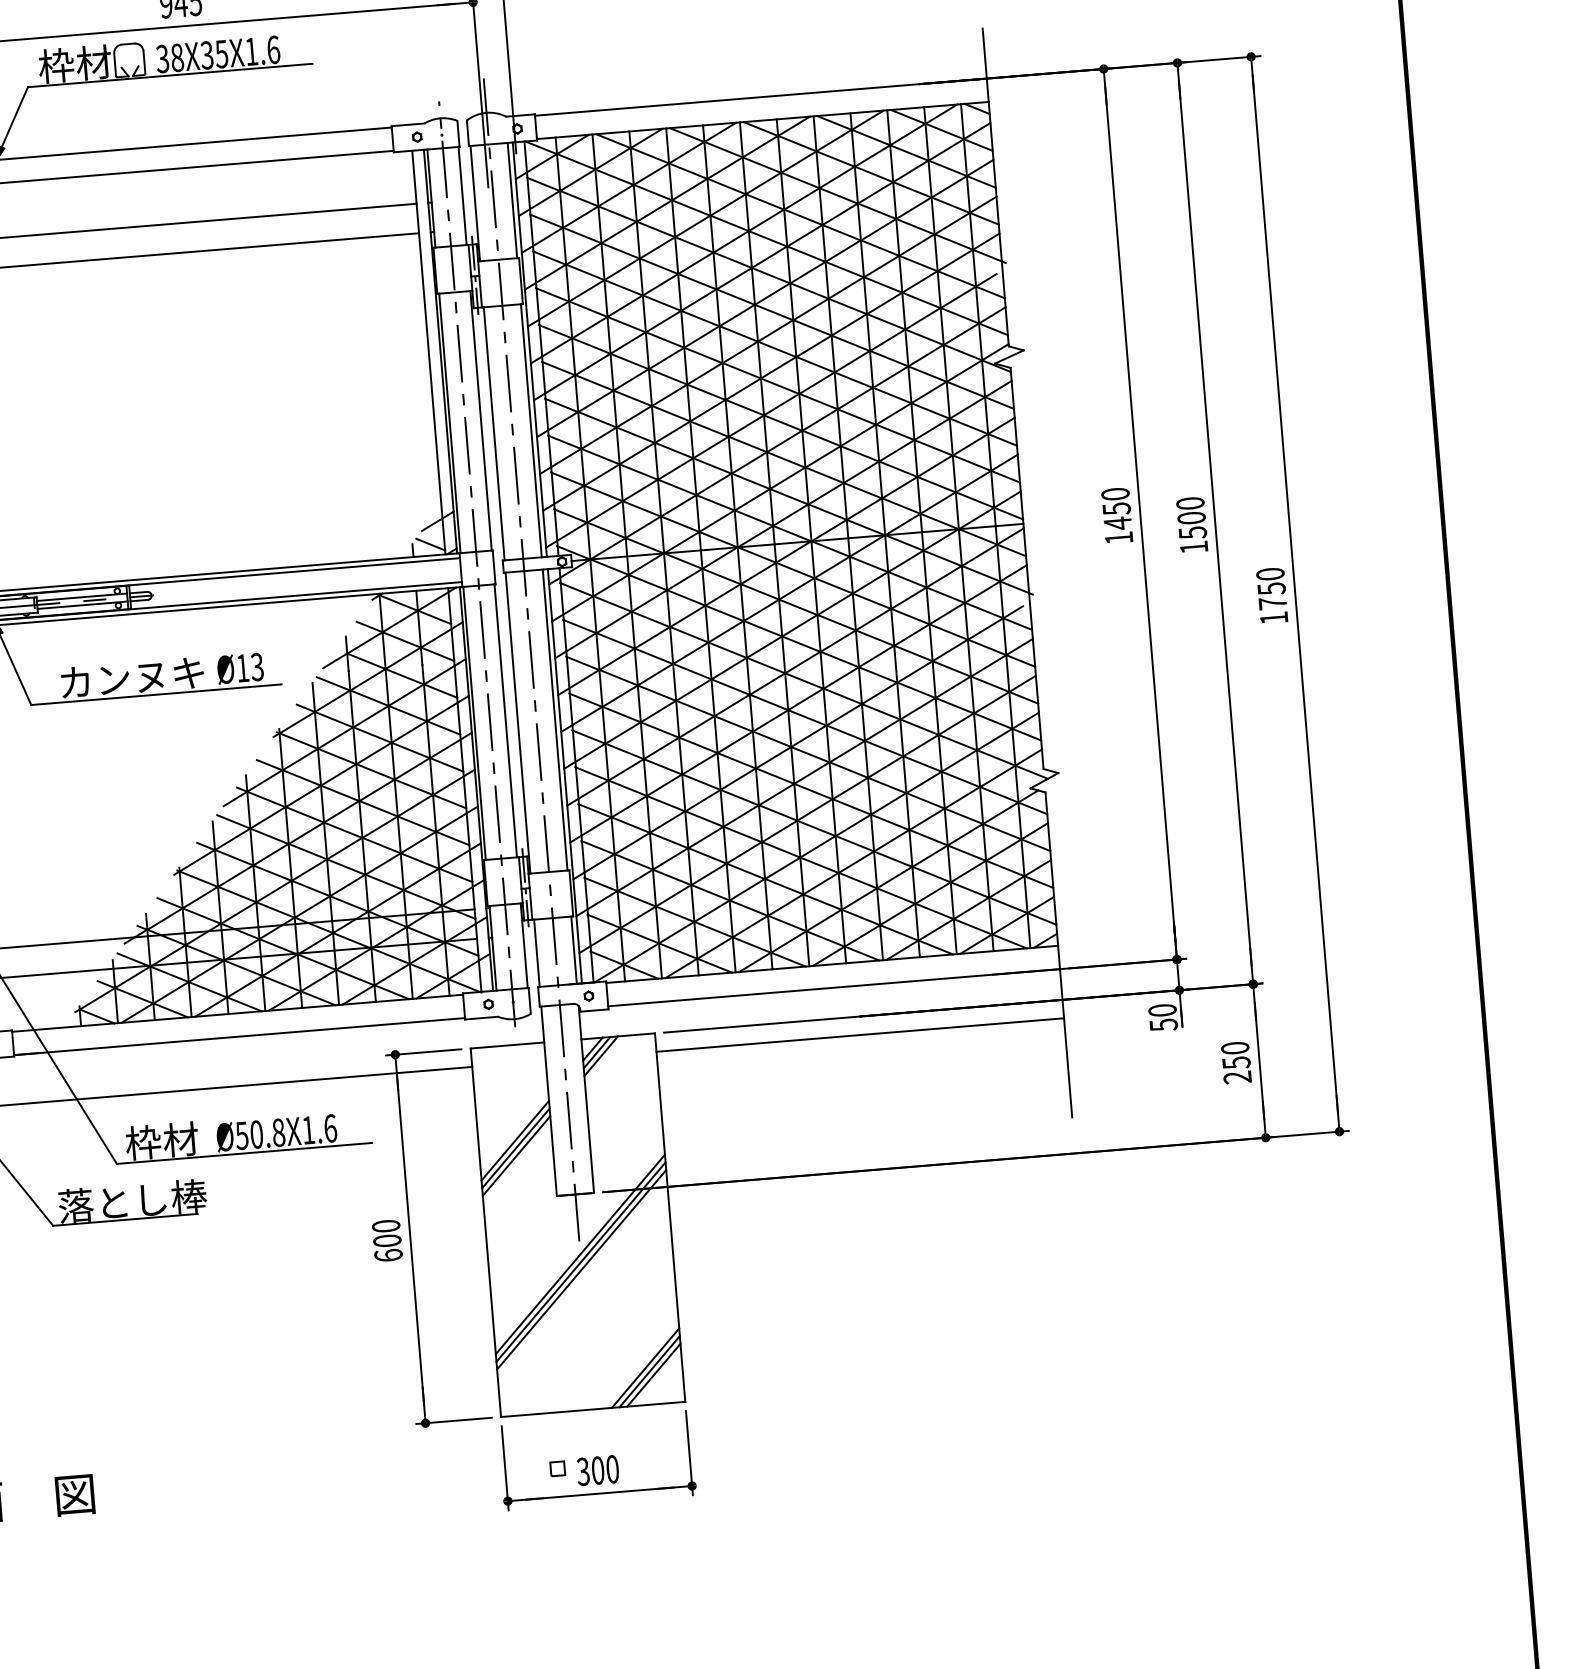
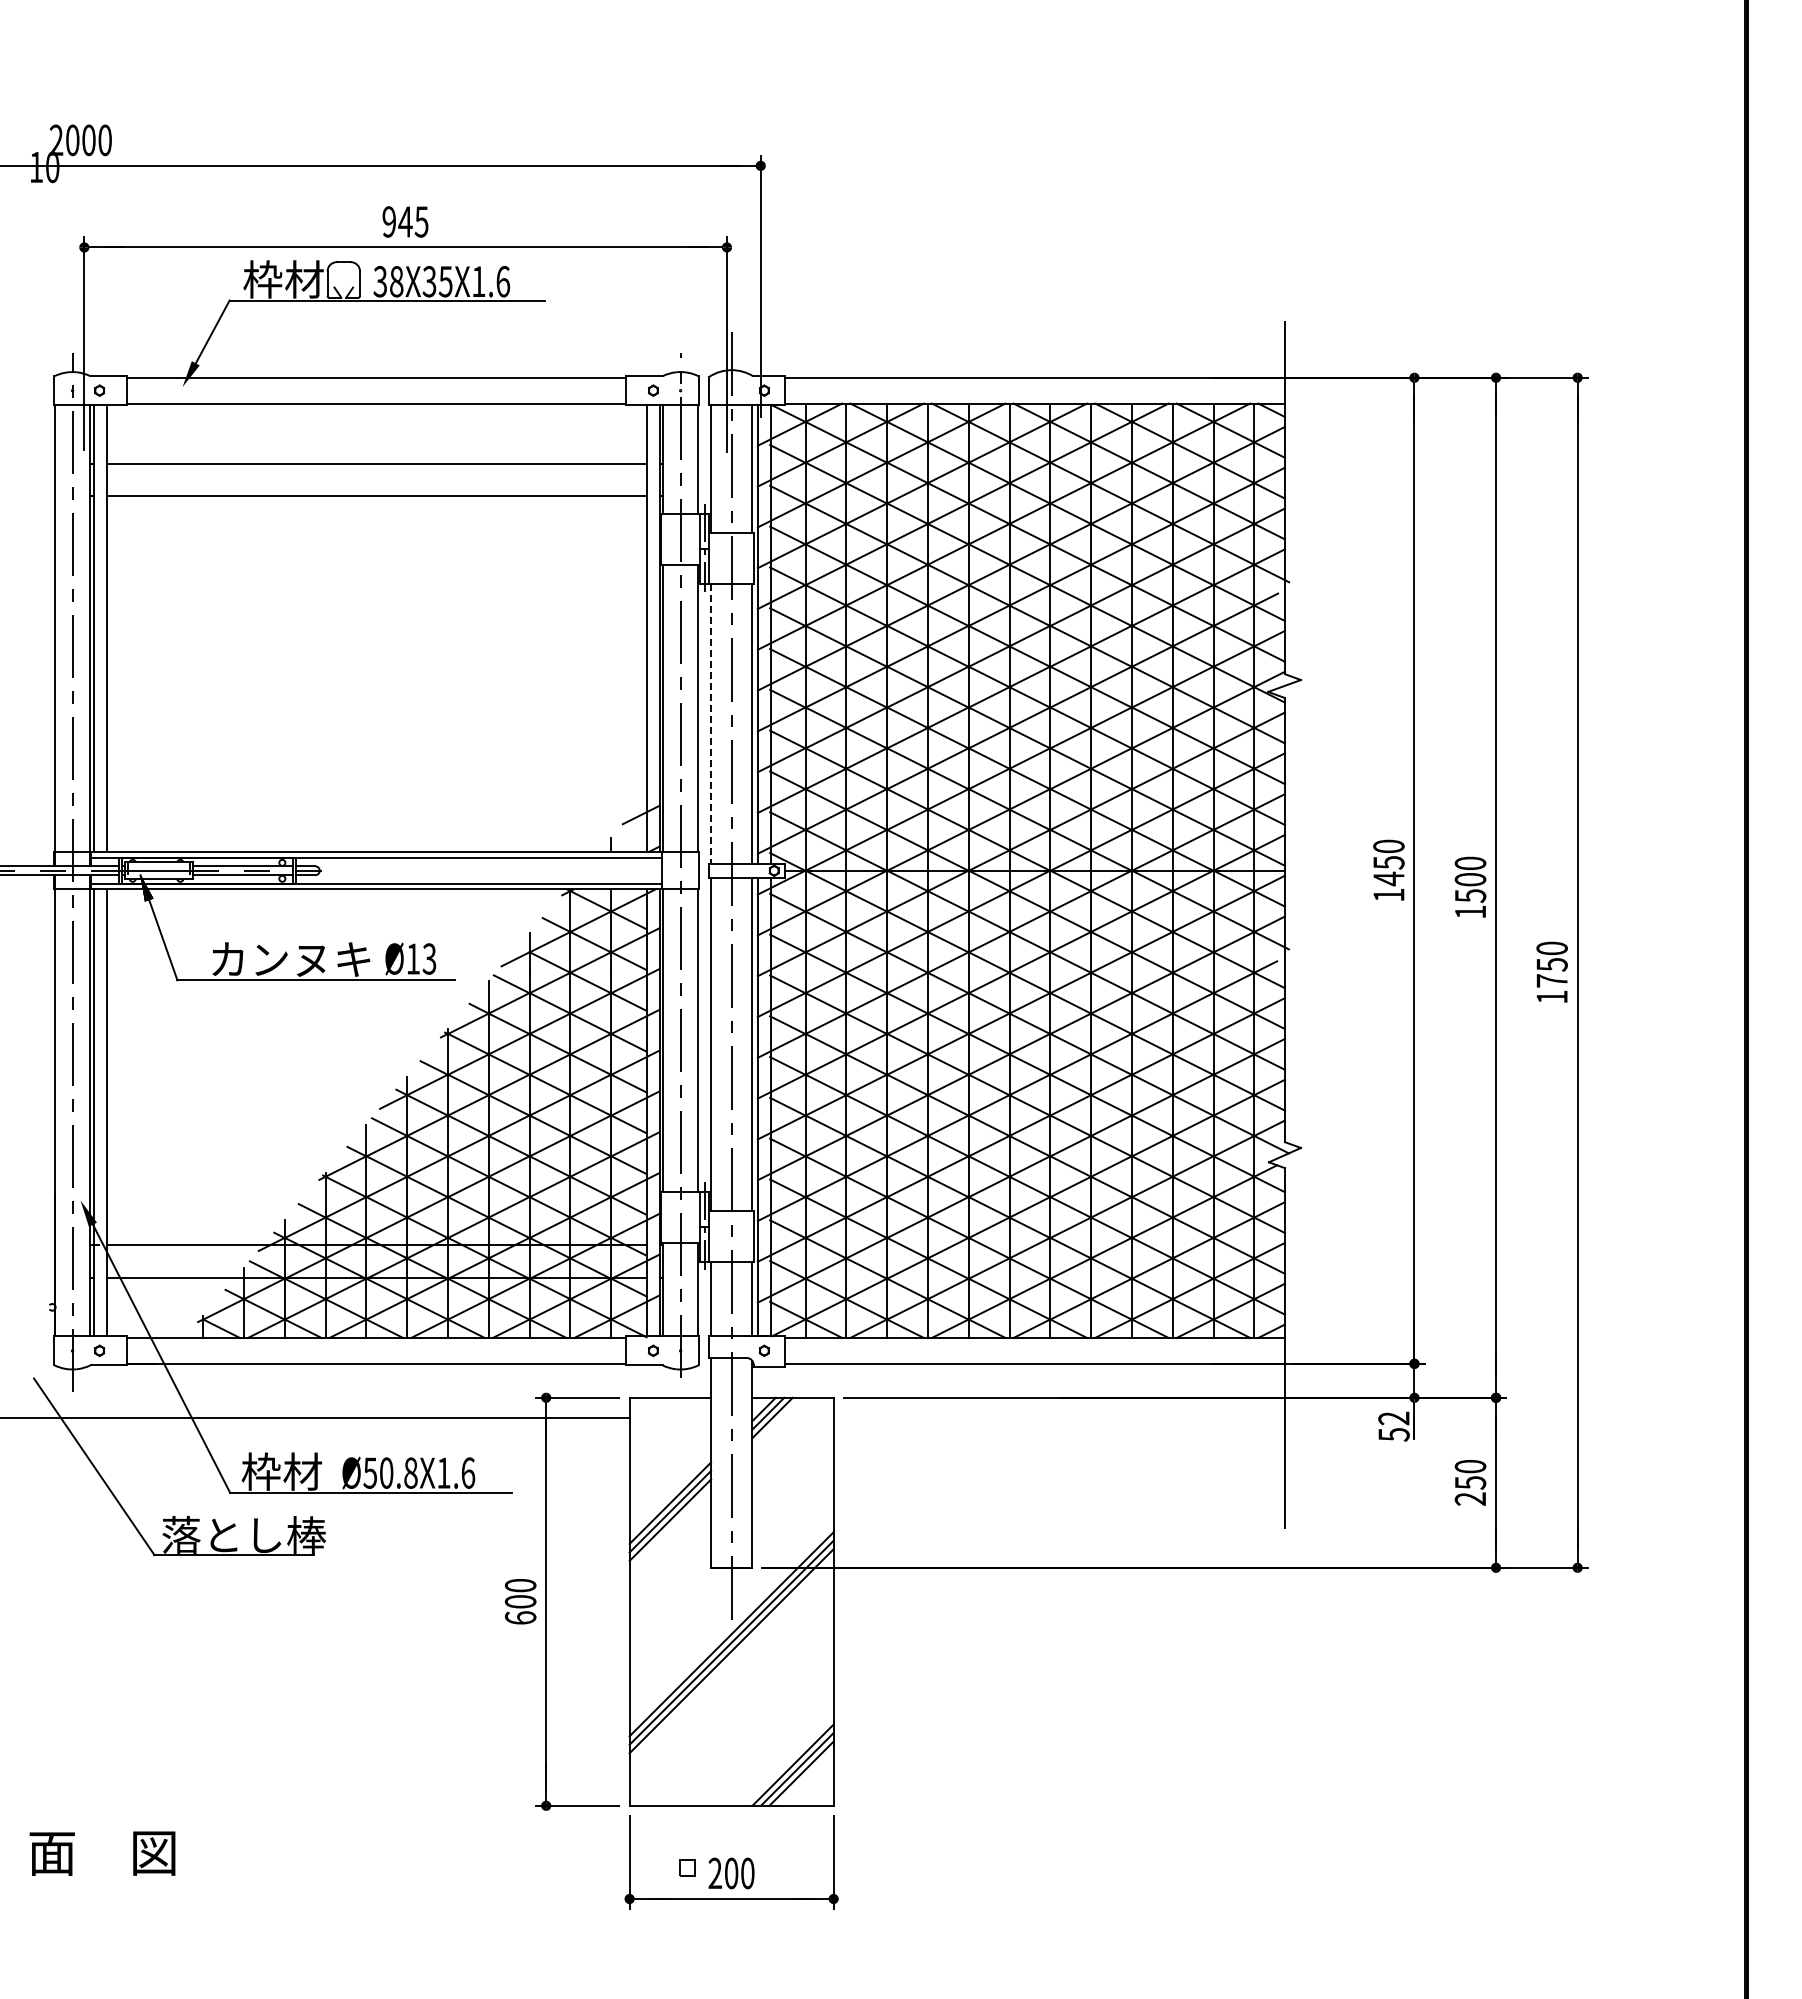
line: (494, 434) -> (711, 724), solid -> dashed
line: (429, 544) -> (630, 839), removed
text: (1162, 1010) -> (1393, 1418), 50 -> 52
line: (859, 1035) -> (1058, 1418), removed
text: (582, 1471) -> (714, 1873), 300 -> 200

